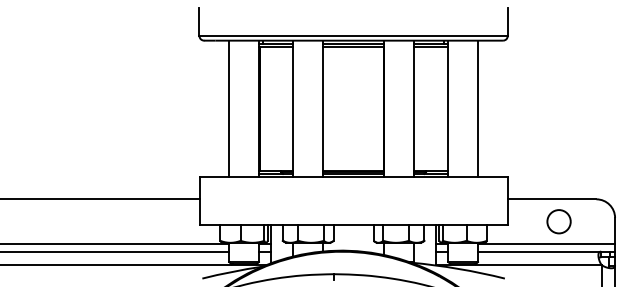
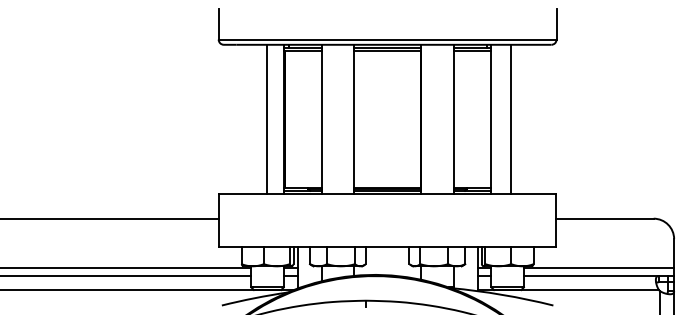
line: (229, 108) -> (267, 119), moved
line: (477, 108) -> (510, 119), moved
circle: (558, 221) -> (612, 242), removed

